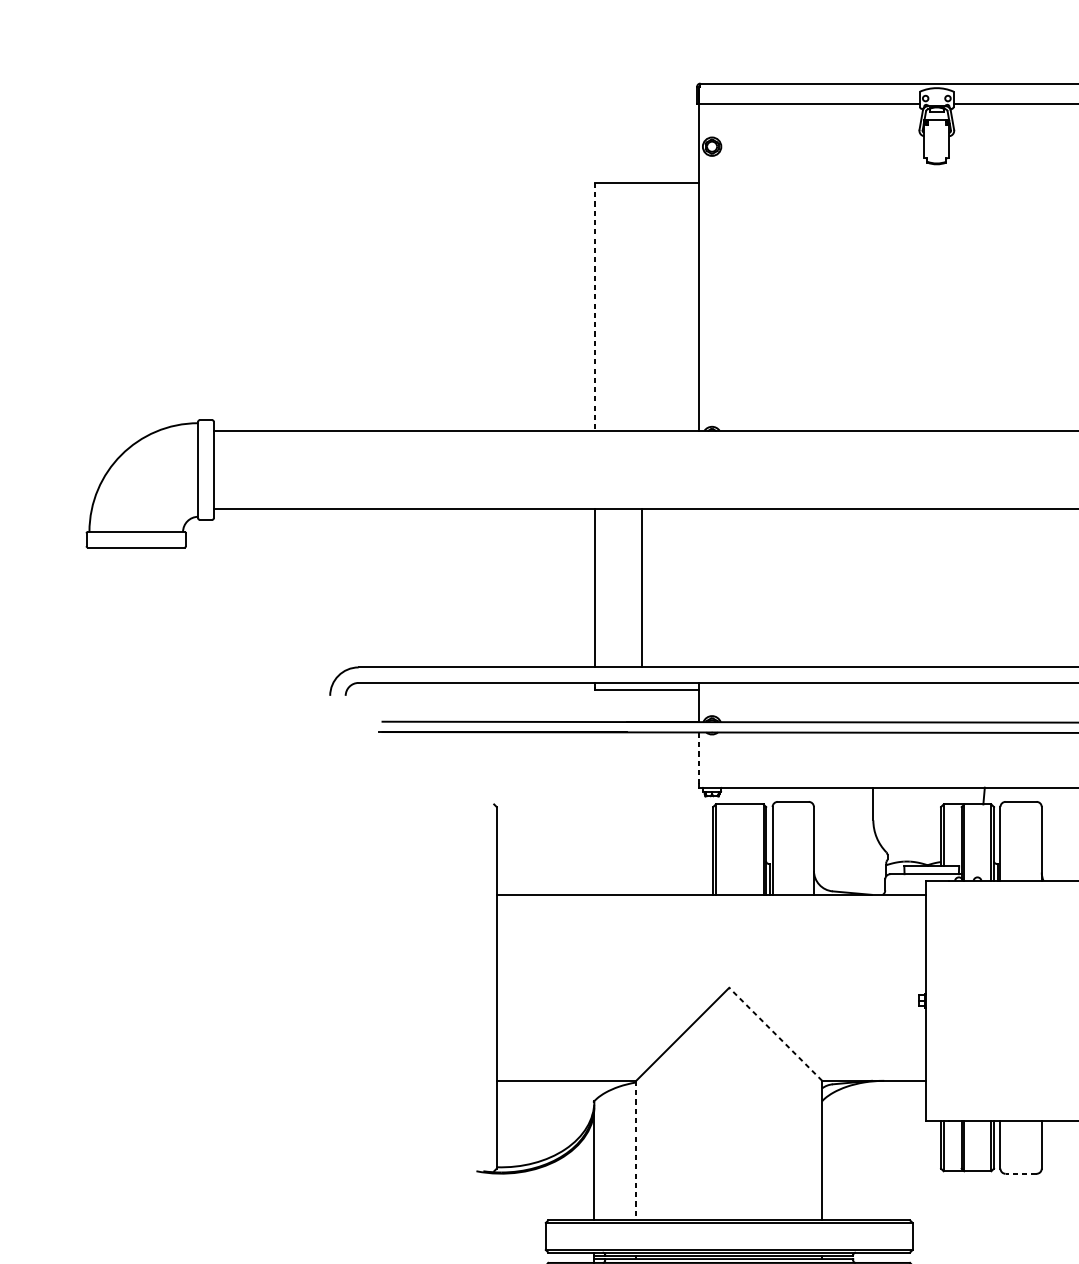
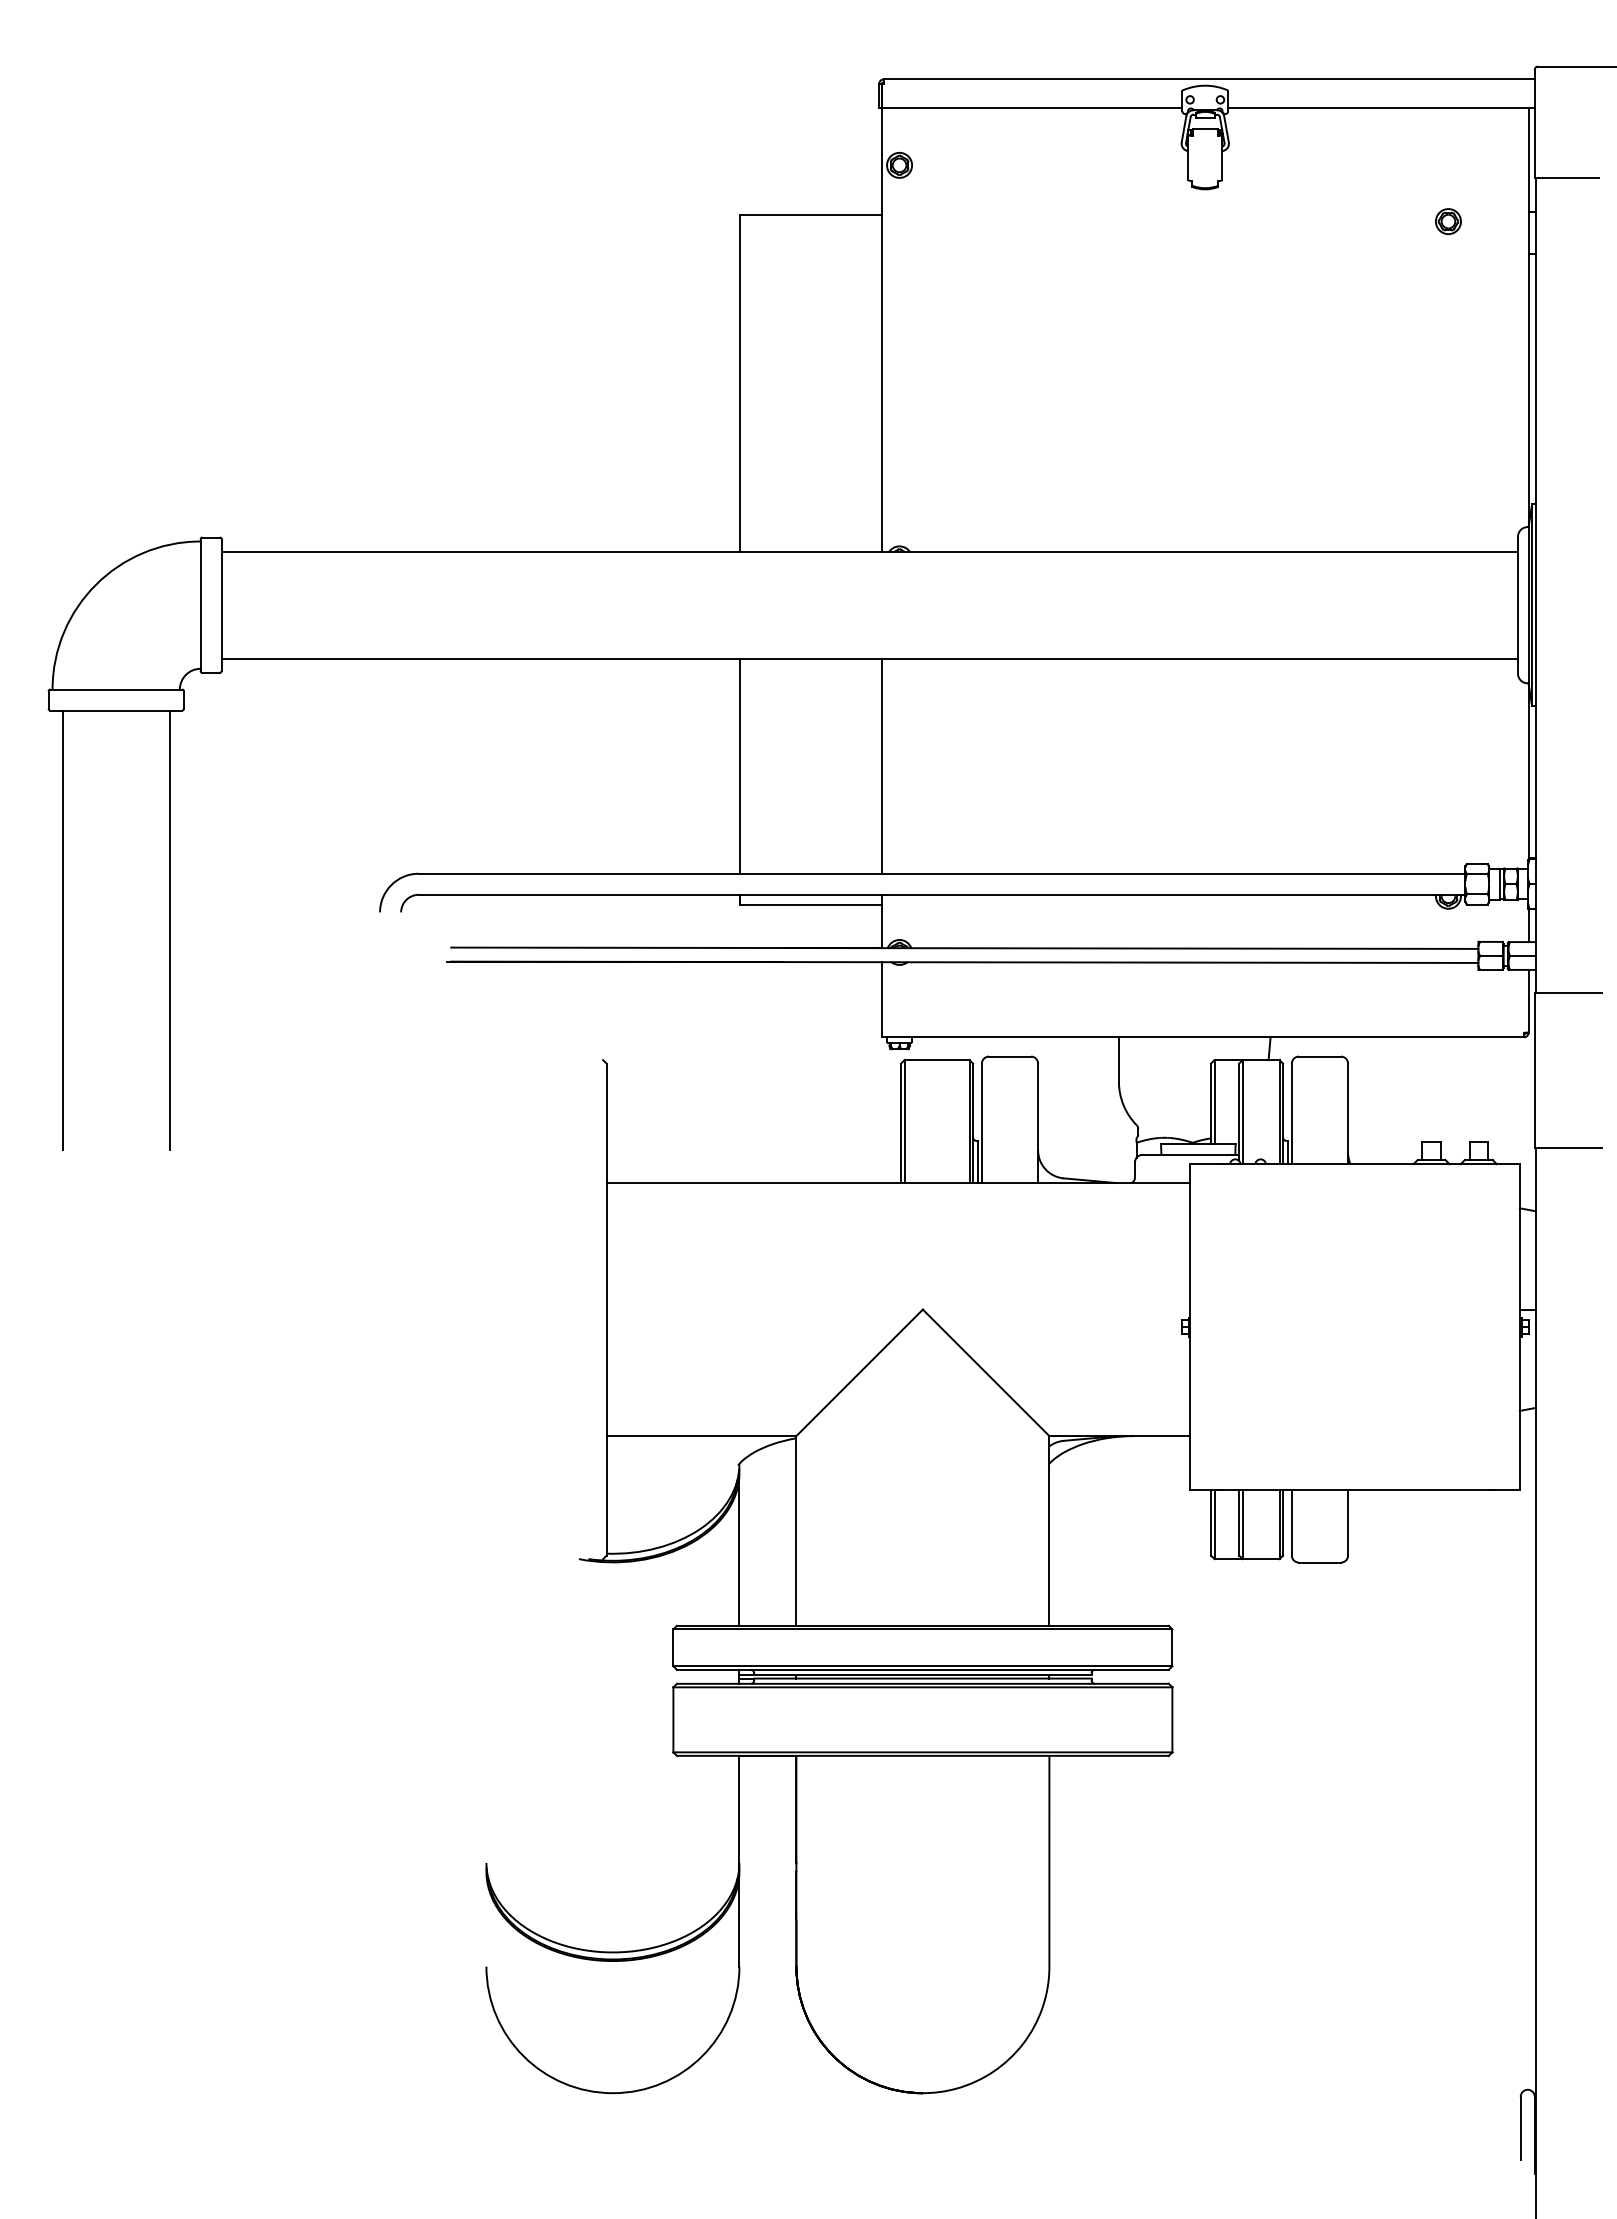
line: (595, 307) -> (740, 383), dashed -> solid
line: (642, 587) -> (882, 765), moved
line: (96, 708) -> (62, 929), added
line: (175, 708) -> (169, 929), added
line: (699, 758) -> (882, 997), dashed -> solid
line: (775, 1034) -> (985, 1372), dashed -> solid
line: (636, 1150) -> (796, 1530), dashed -> solid
line: (1020, 1173) -> (1319, 1562), dashed -> solid

